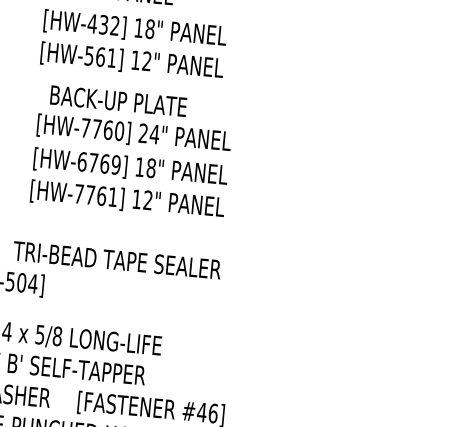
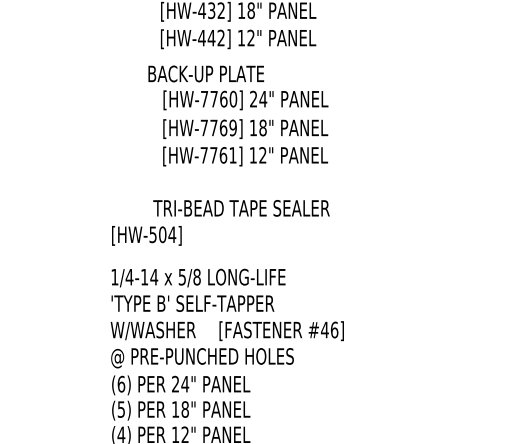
text: (100, 56) -> (211, 37), [HW-561] -> [HW-442]
text: (118, 100) -> (206, 73), moved
text: (82, 161) -> (204, 127), [HW-6769] -> [HW-7769]

